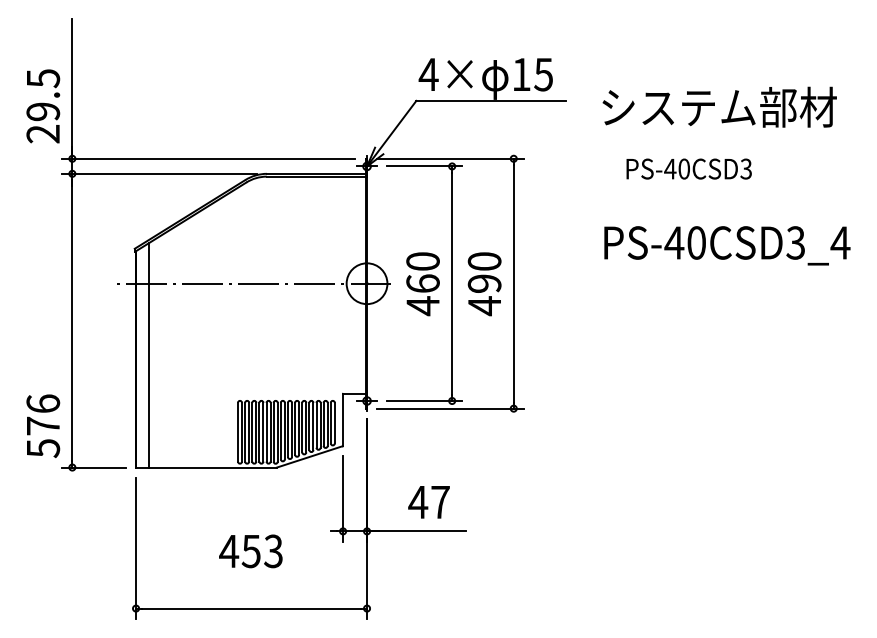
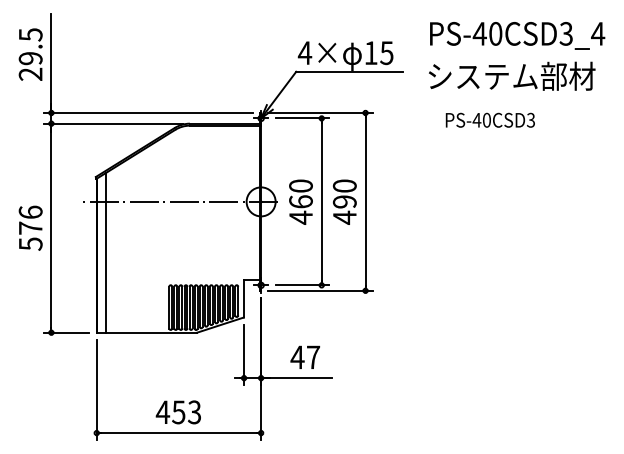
text: (42, 106) -> (30, 54), moved
text: (727, 245) -> (517, 35), moved
text: (42, 425) -> (30, 227), moved
text: (249, 551) -> (177, 412), moved

